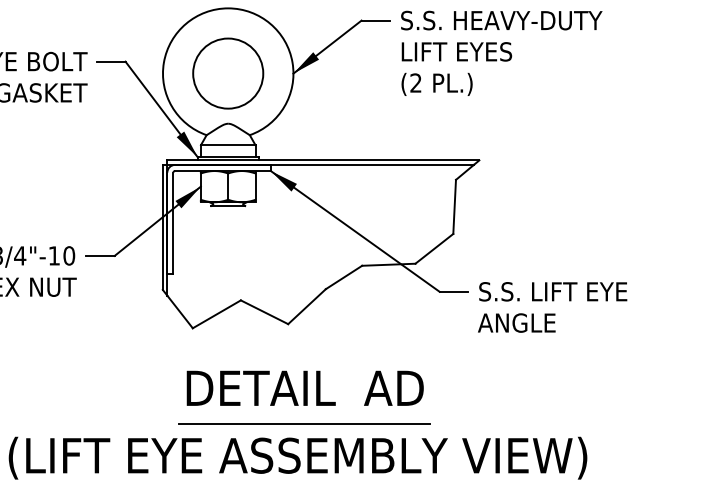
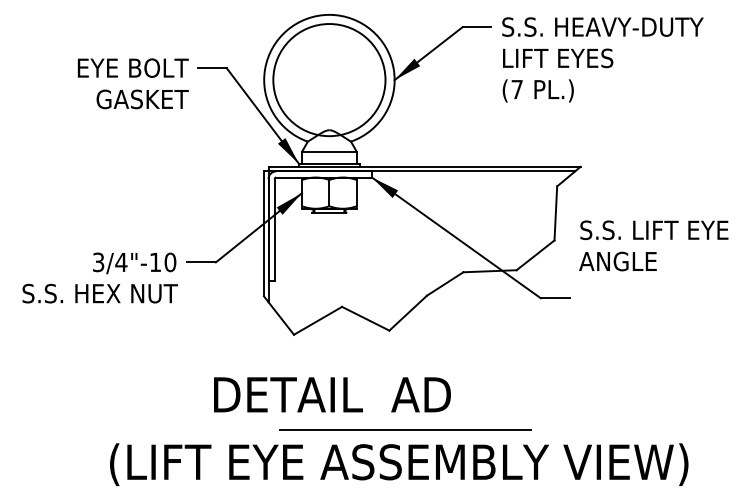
circle: (228, 74) -> (329, 80), size x1.6
text: (415, 83) -> (516, 89), (2 -> (7
text: (552, 307) -> (653, 245), moved
text: (305, 388) -> (332, 394), moved

